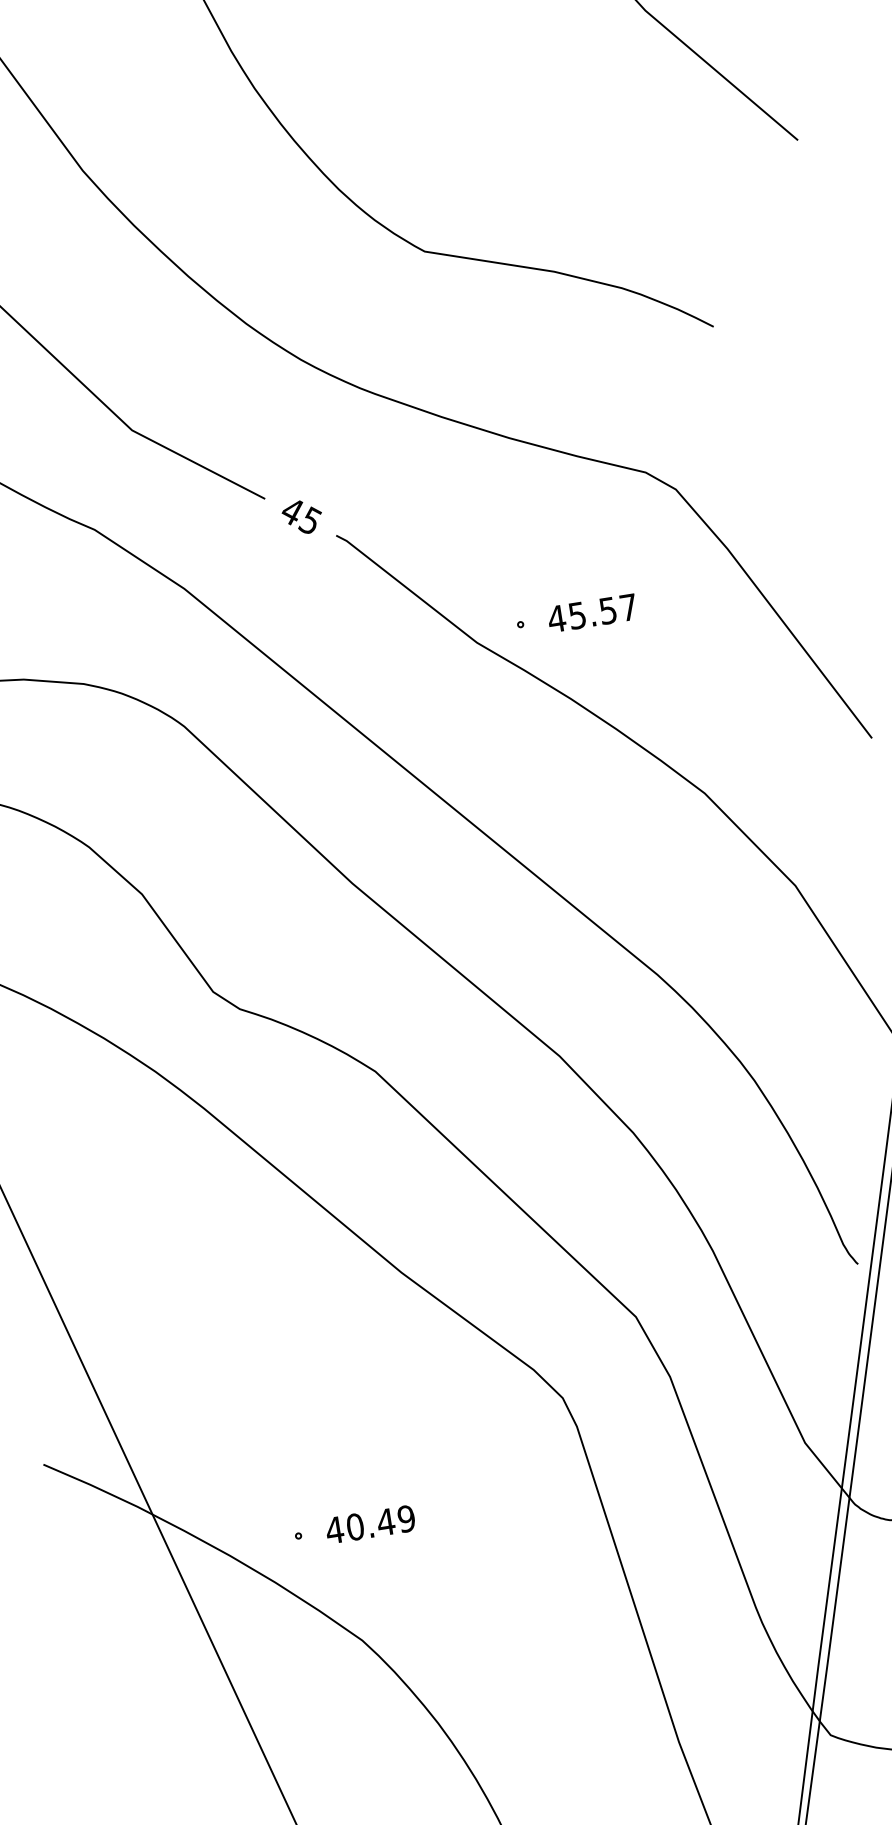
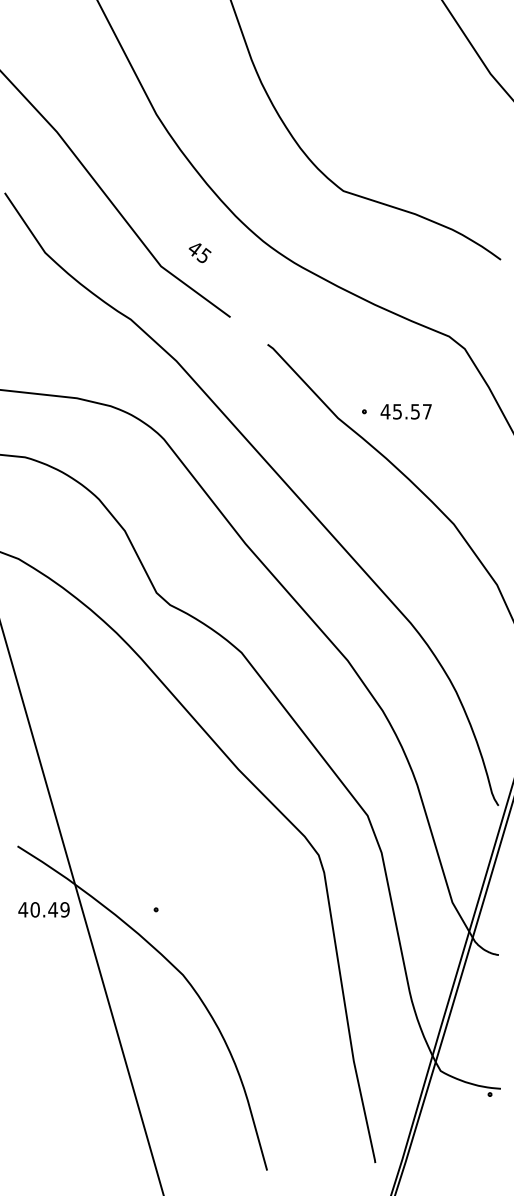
text: (301, 518) -> (199, 253), moved
text: (369, 1524) -> (43, 909), moved

